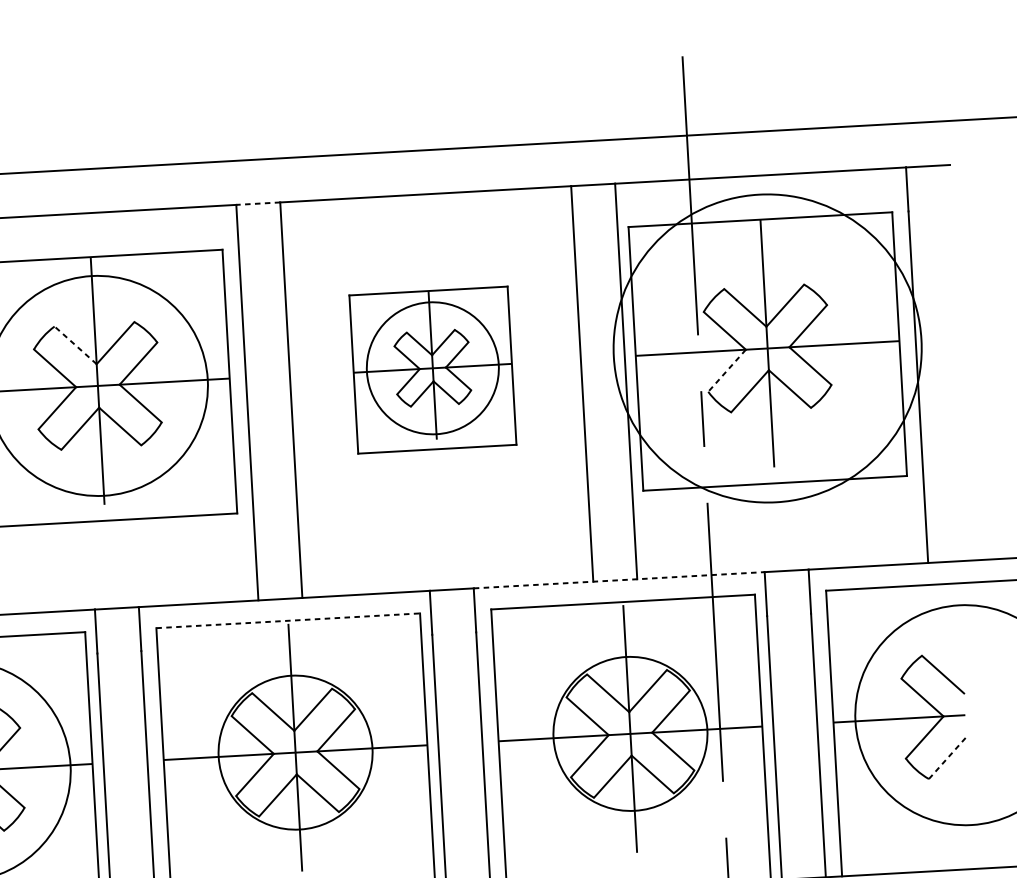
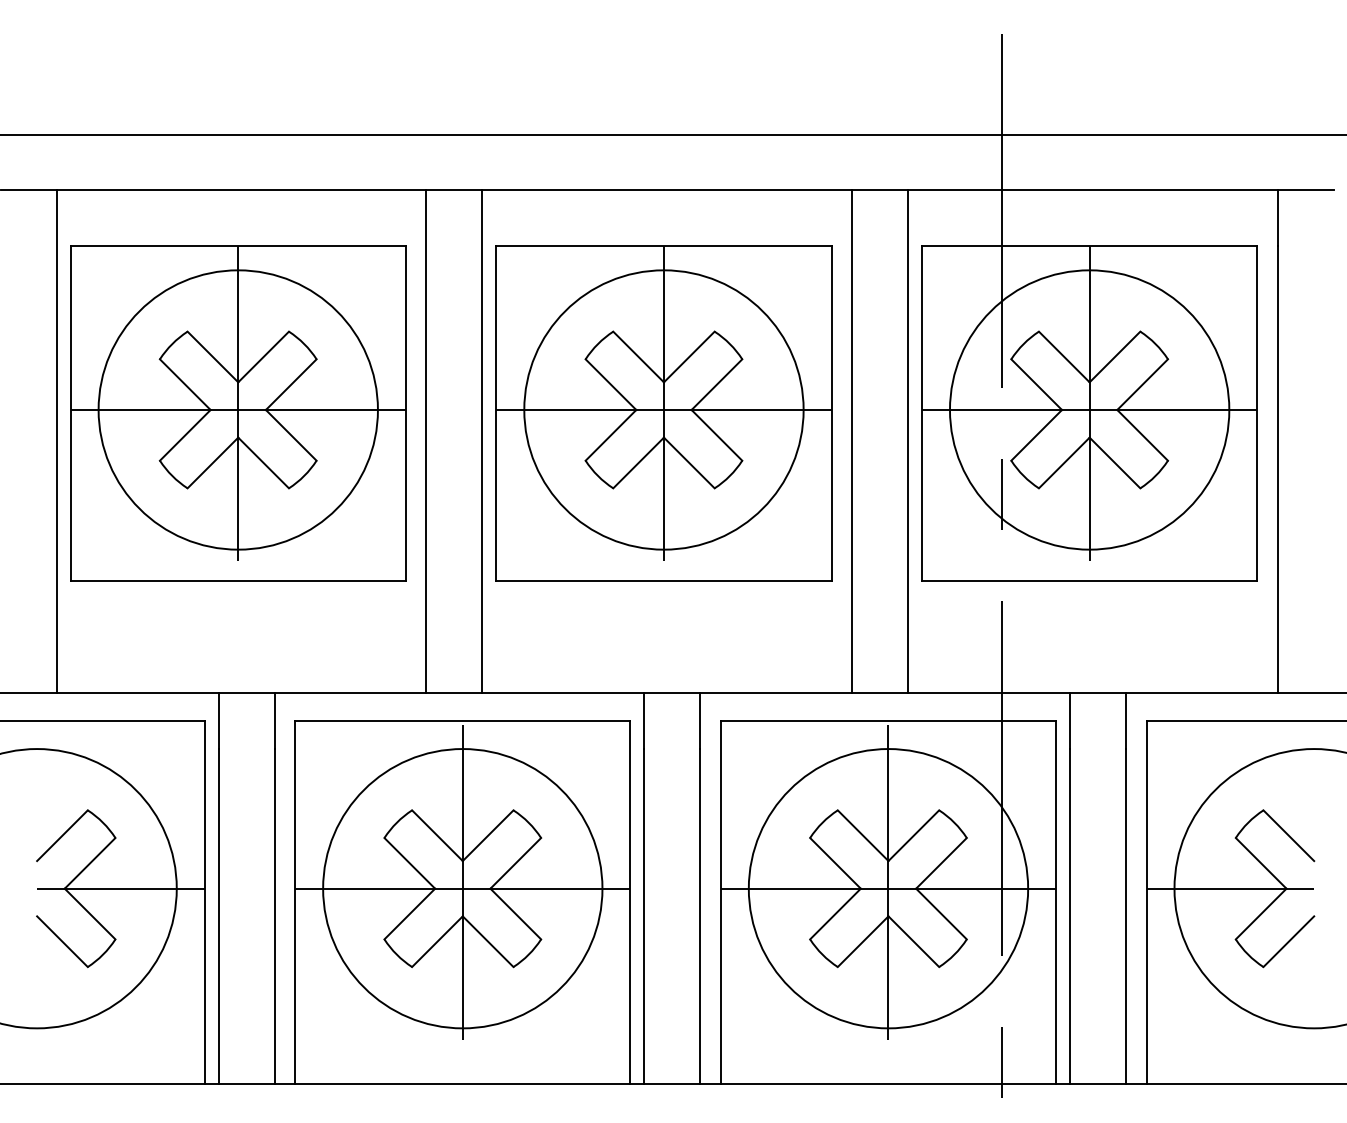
line: (258, 203) -> (454, 190), dashed -> solid
line: (75, 345) -> (212, 357), dashed -> solid
circle: (767, 348) -> (1089, 409), size x0.71
part: (432, 369) -> (663, 413), size x1.67
line: (726, 370) -> (1036, 435), dashed -> solid
line: (619, 580) -> (885, 693), dashed -> solid
line: (288, 621) -> (462, 721), dashed -> solid
circle: (630, 733) -> (888, 888), size x1.43
circle: (295, 752) -> (462, 888), size x1.43
line: (947, 757) -> (1288, 941), dashed -> solid

